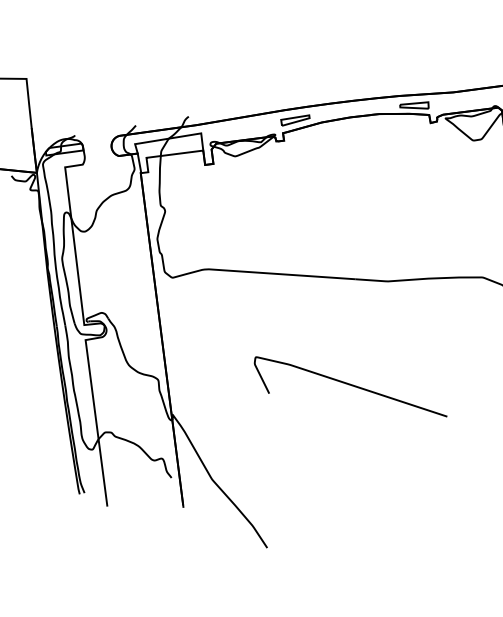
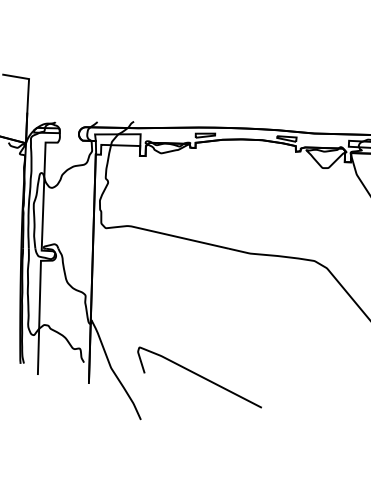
curve: (349, 385) -> (199, 376), moved

